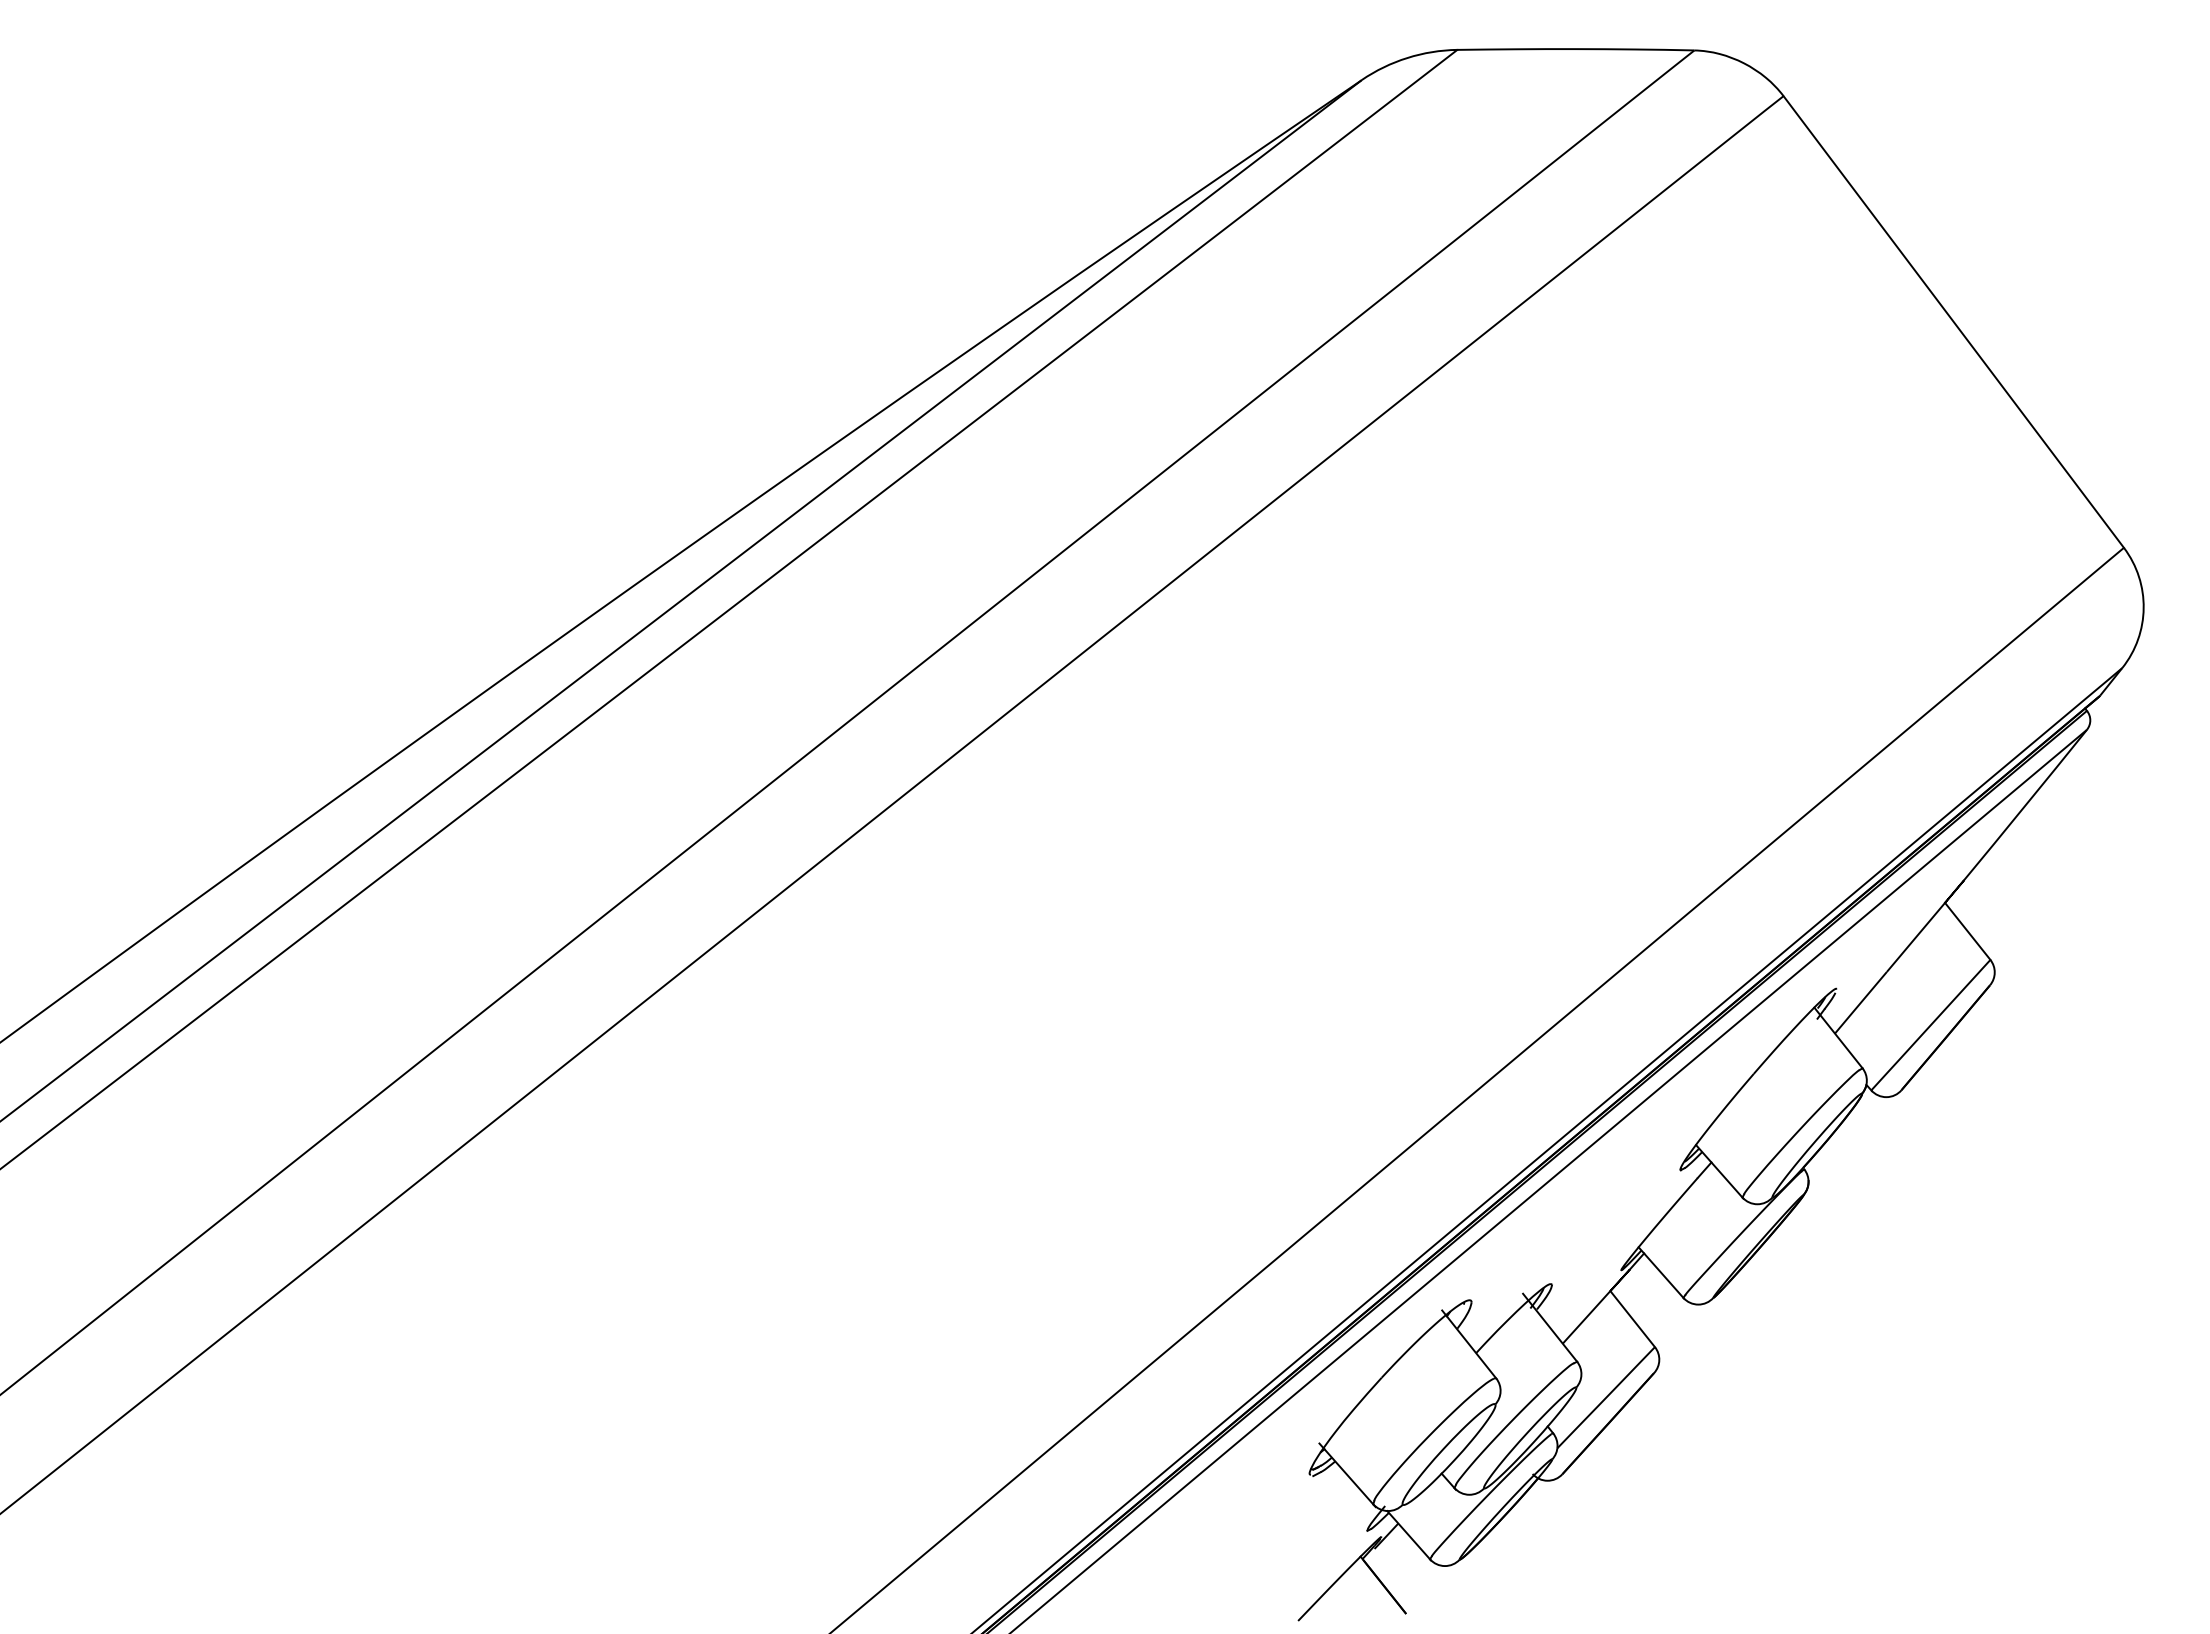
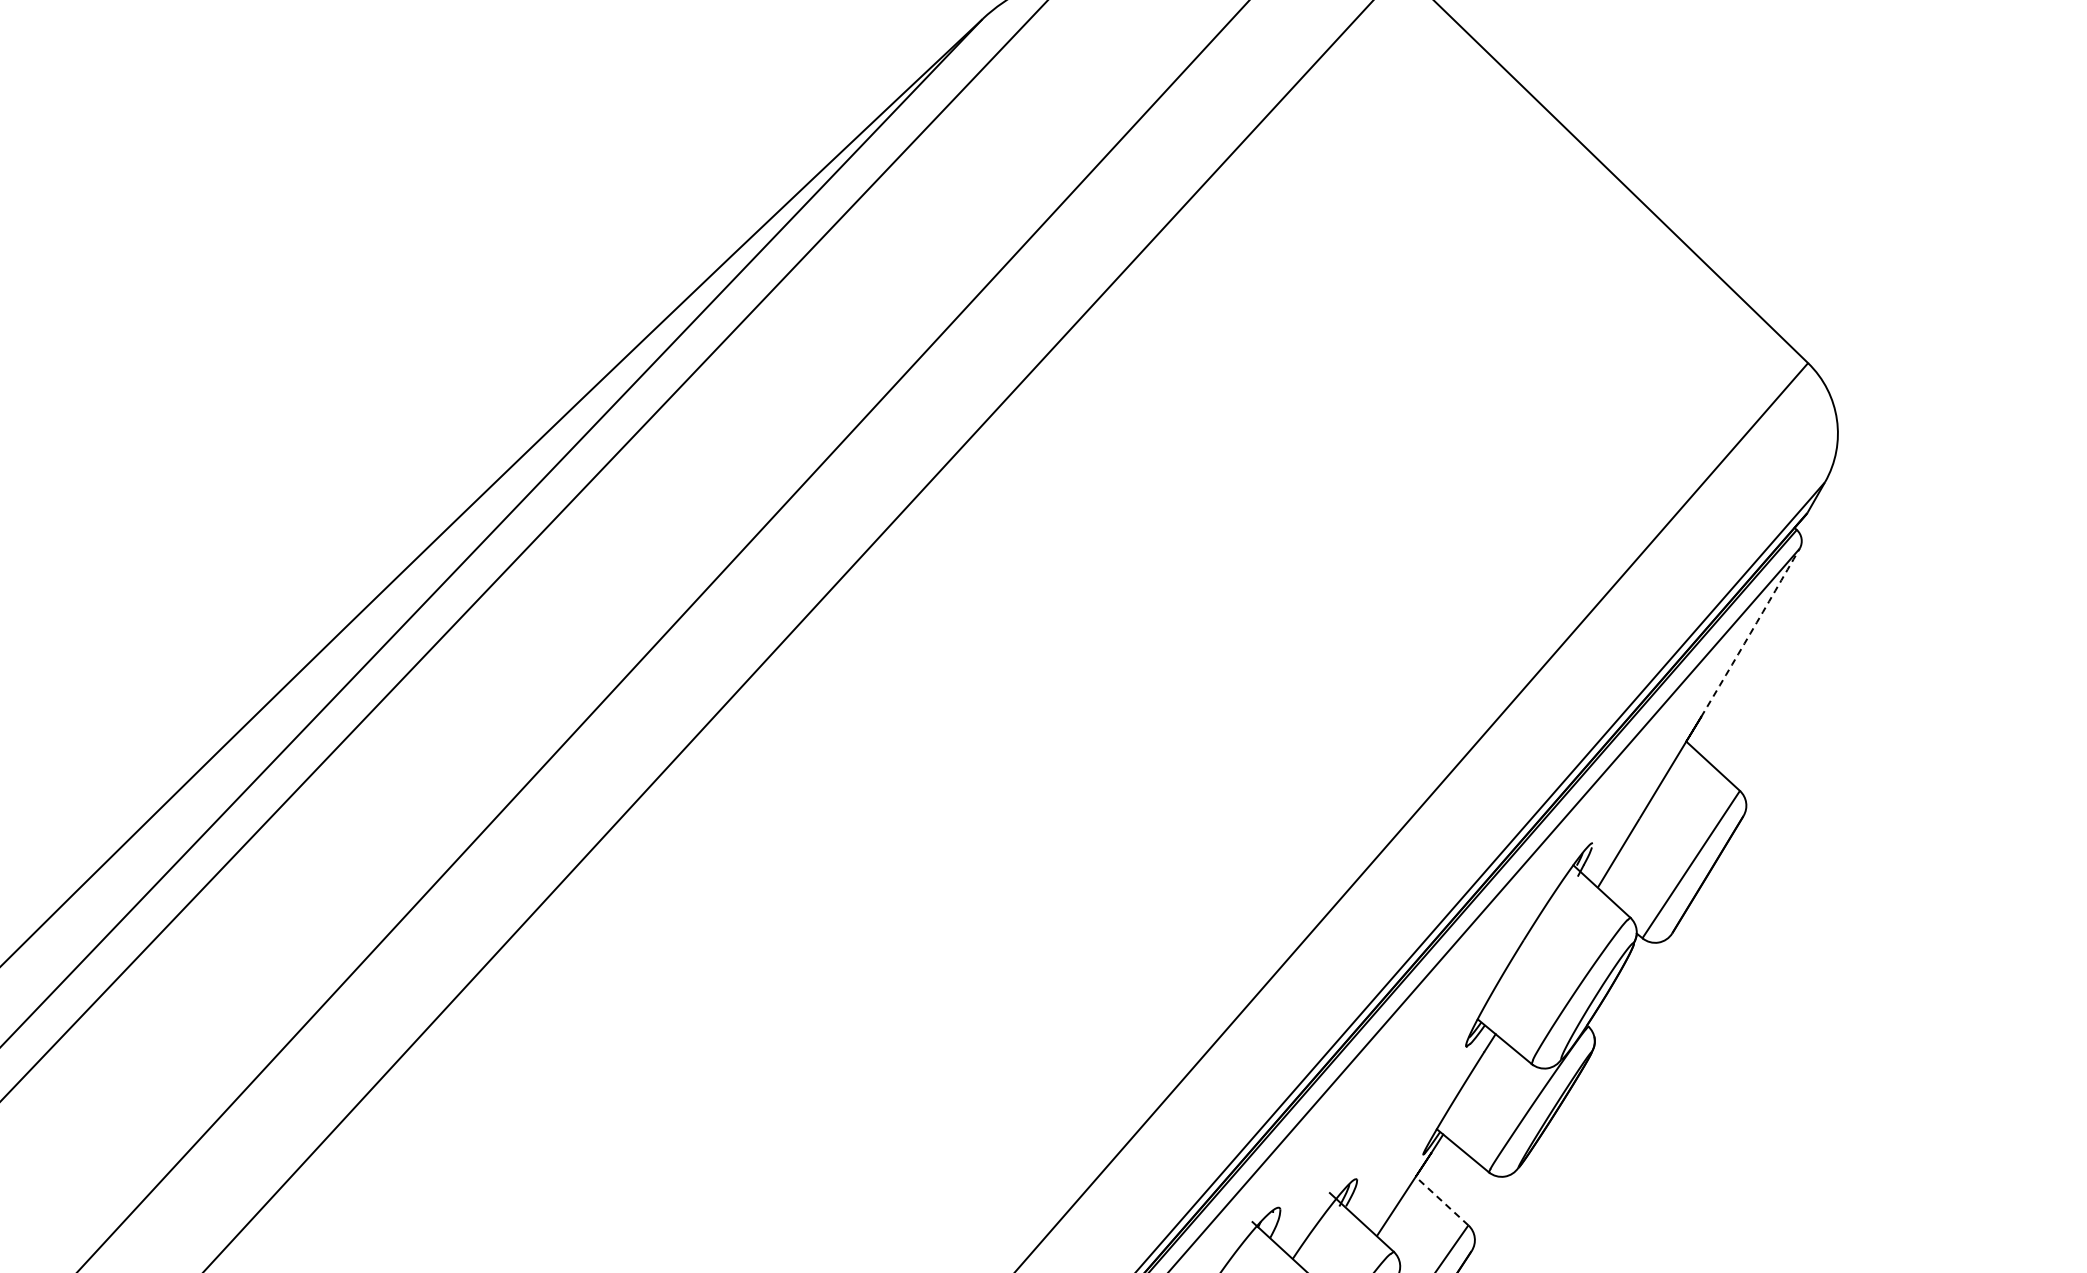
arc: (2025, 805) -> (1750, 632), solid -> dashed
line: (1632, 1319) -> (1441, 1201), solid -> dashed

